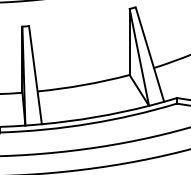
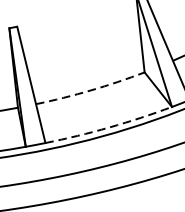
arc: (83, 85) -> (90, 91), solid -> dashed
arc: (95, 117) -> (109, 127), solid -> dashed

